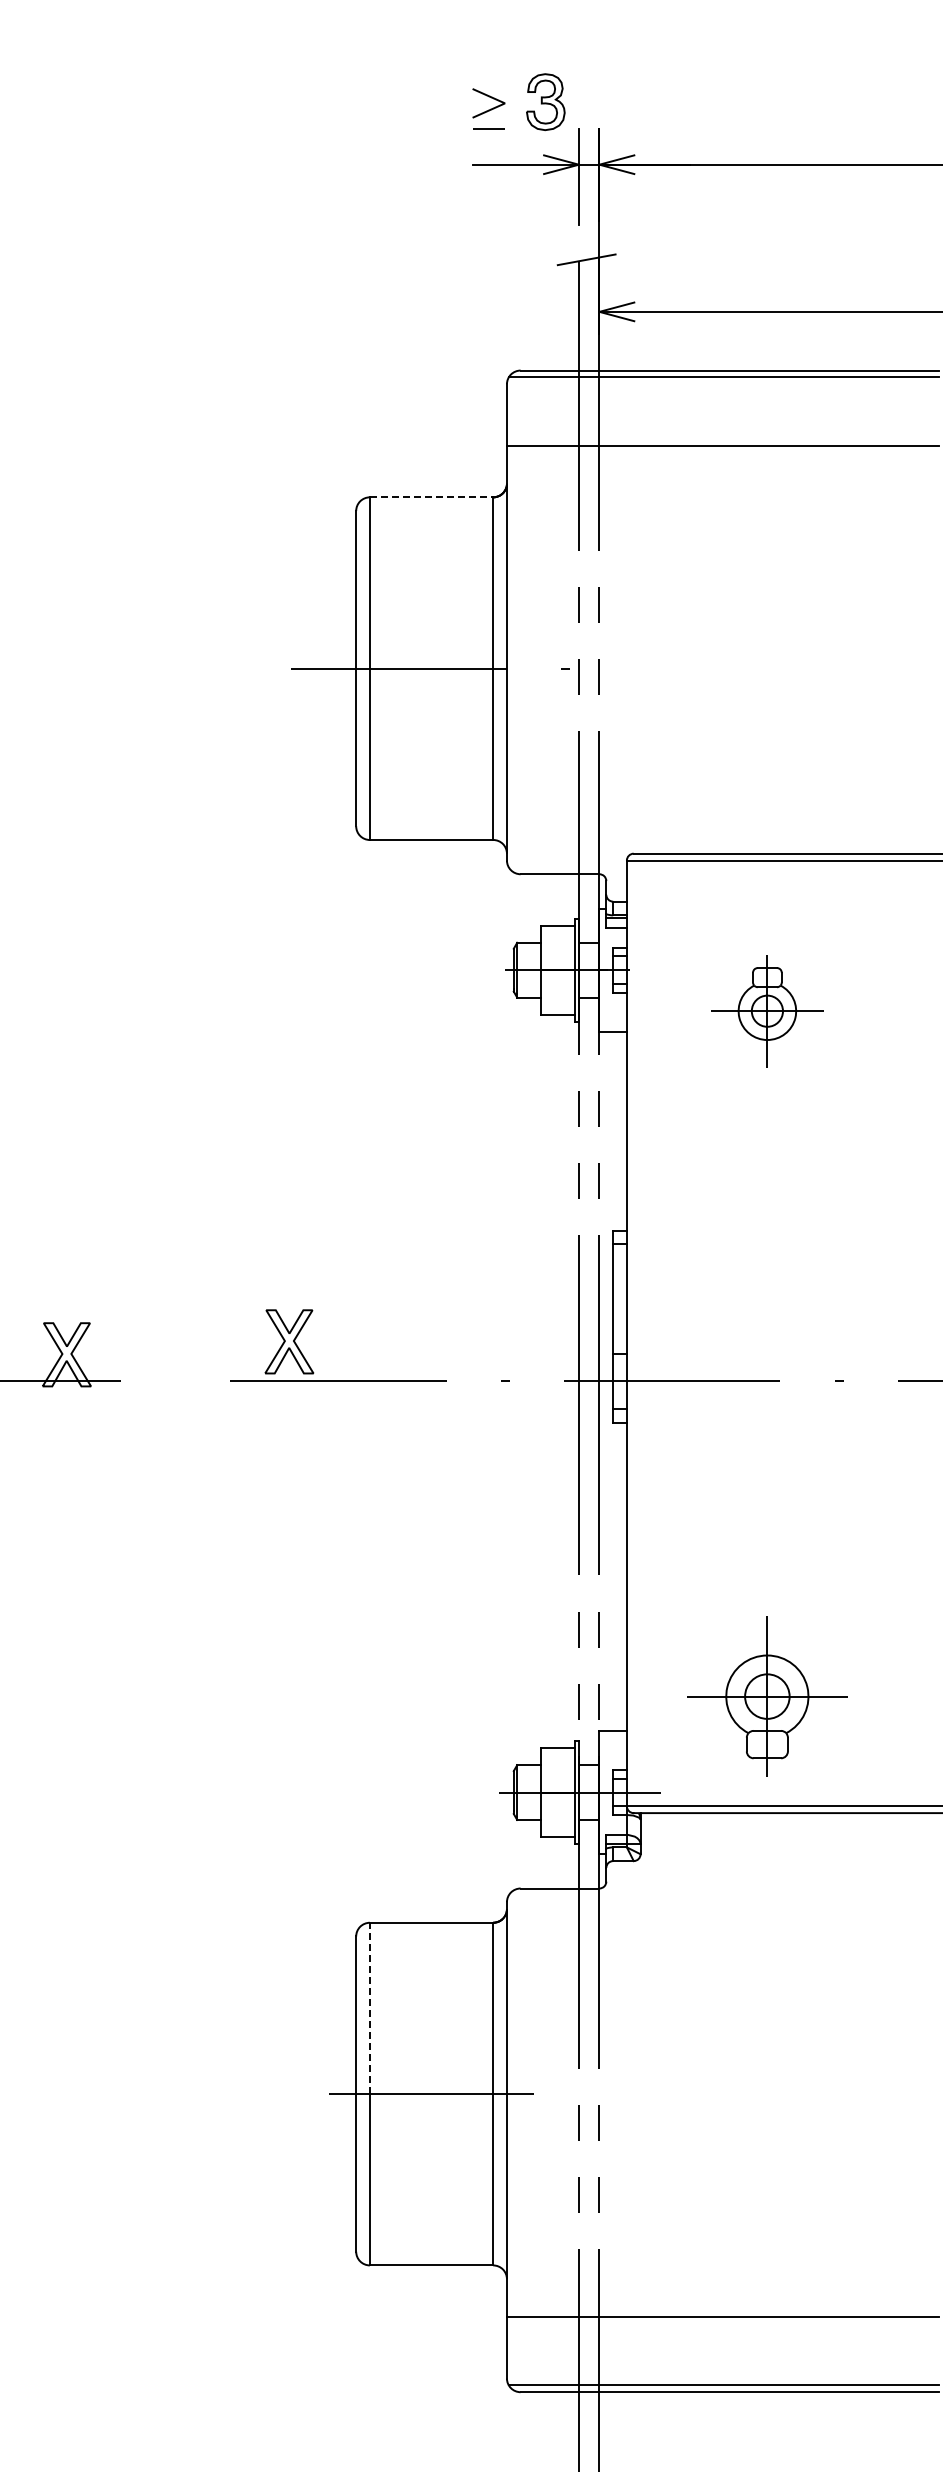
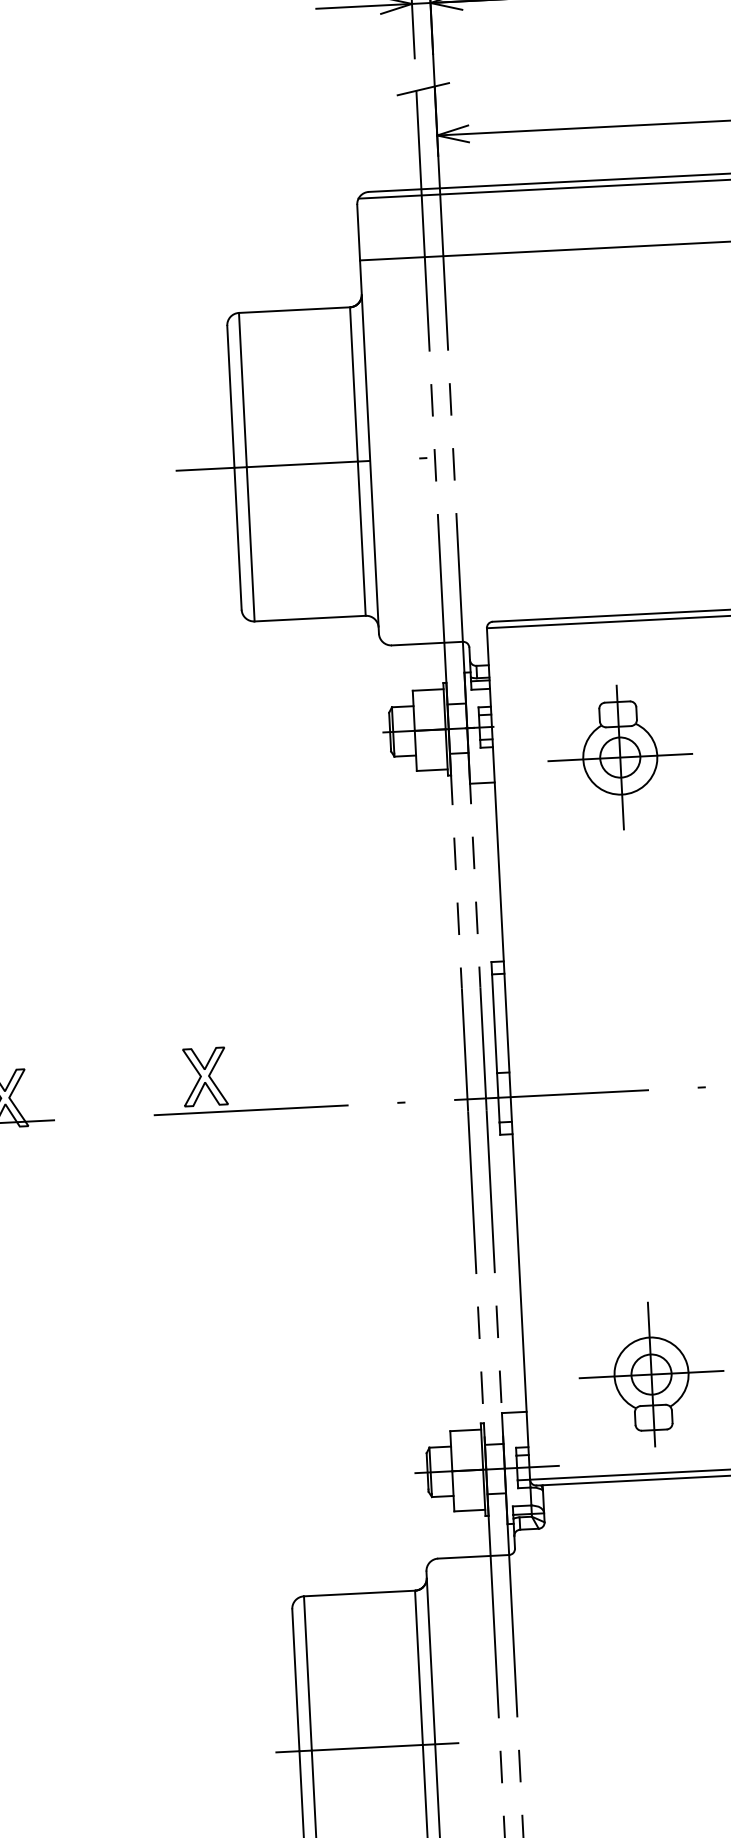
line: (431, 497) -> (294, 310), dashed -> solid
part: (767, 1010) -> (620, 756), size x1.43
line: (369, 2008) -> (307, 1673), dashed -> solid

